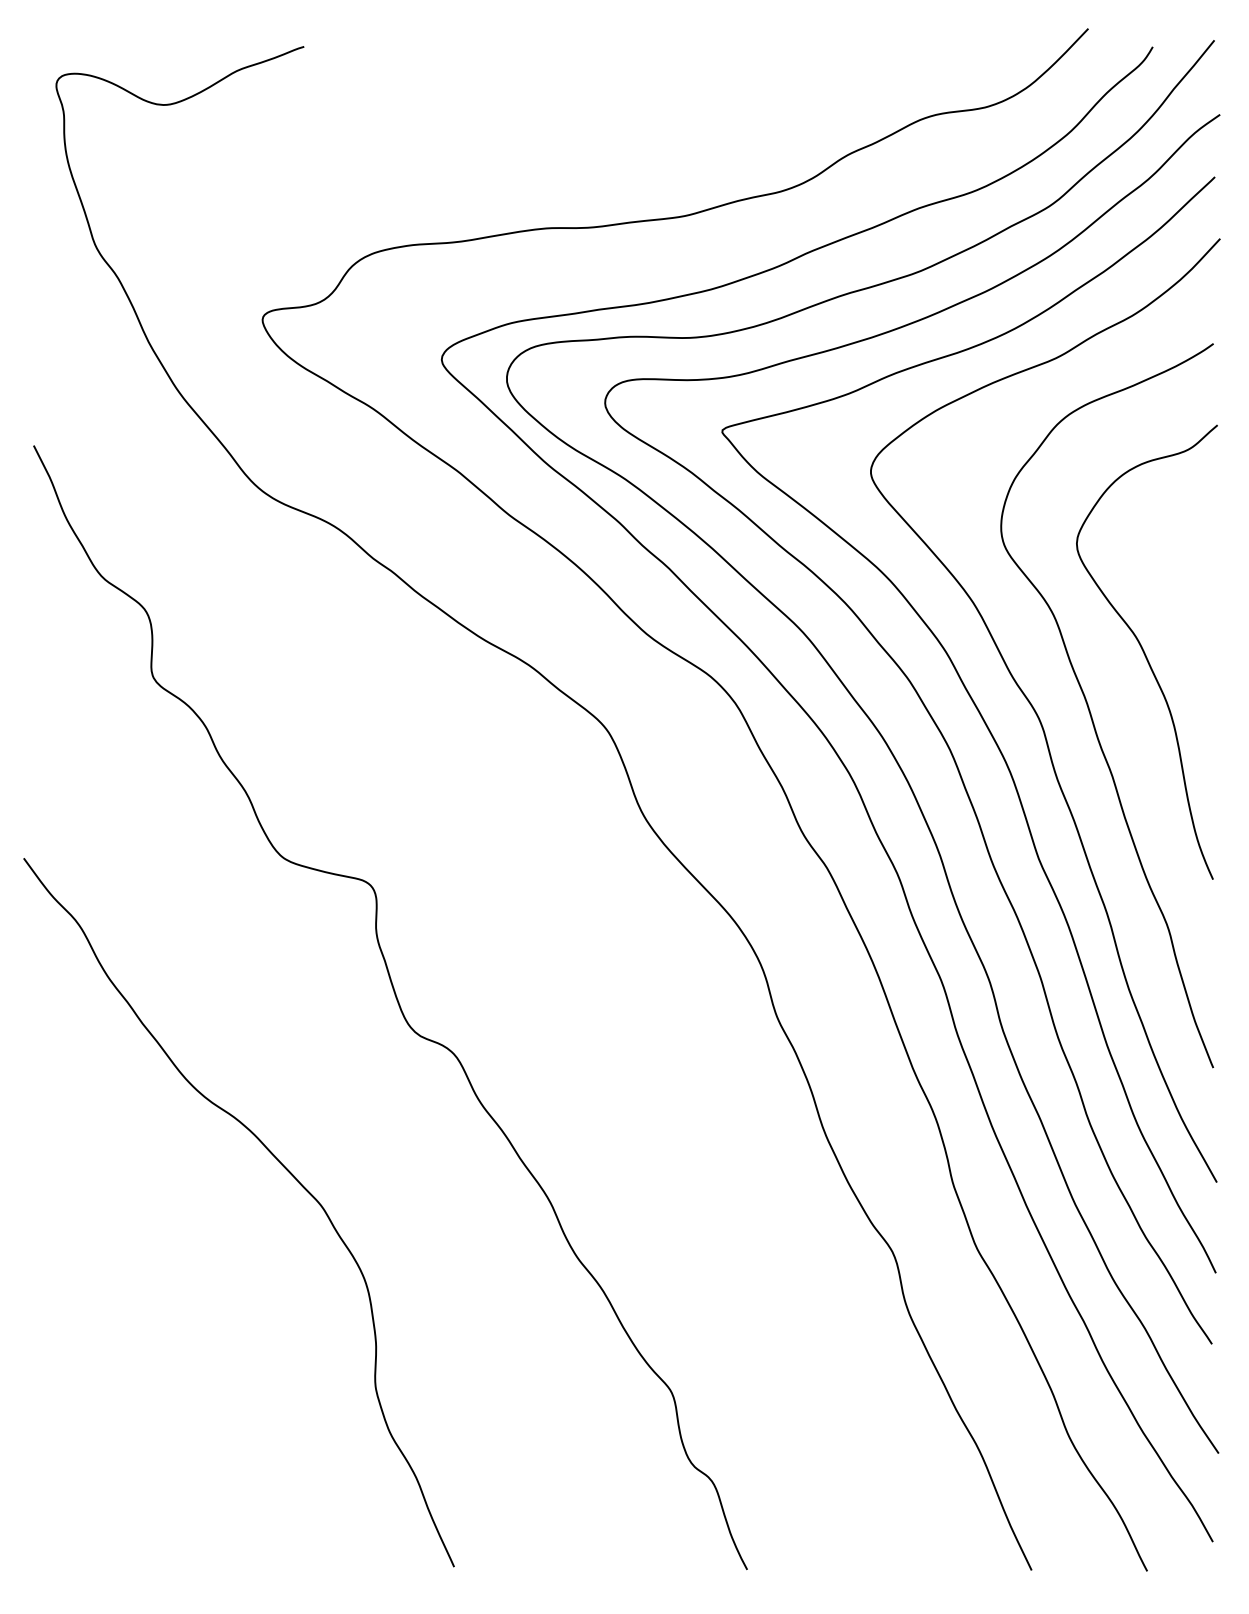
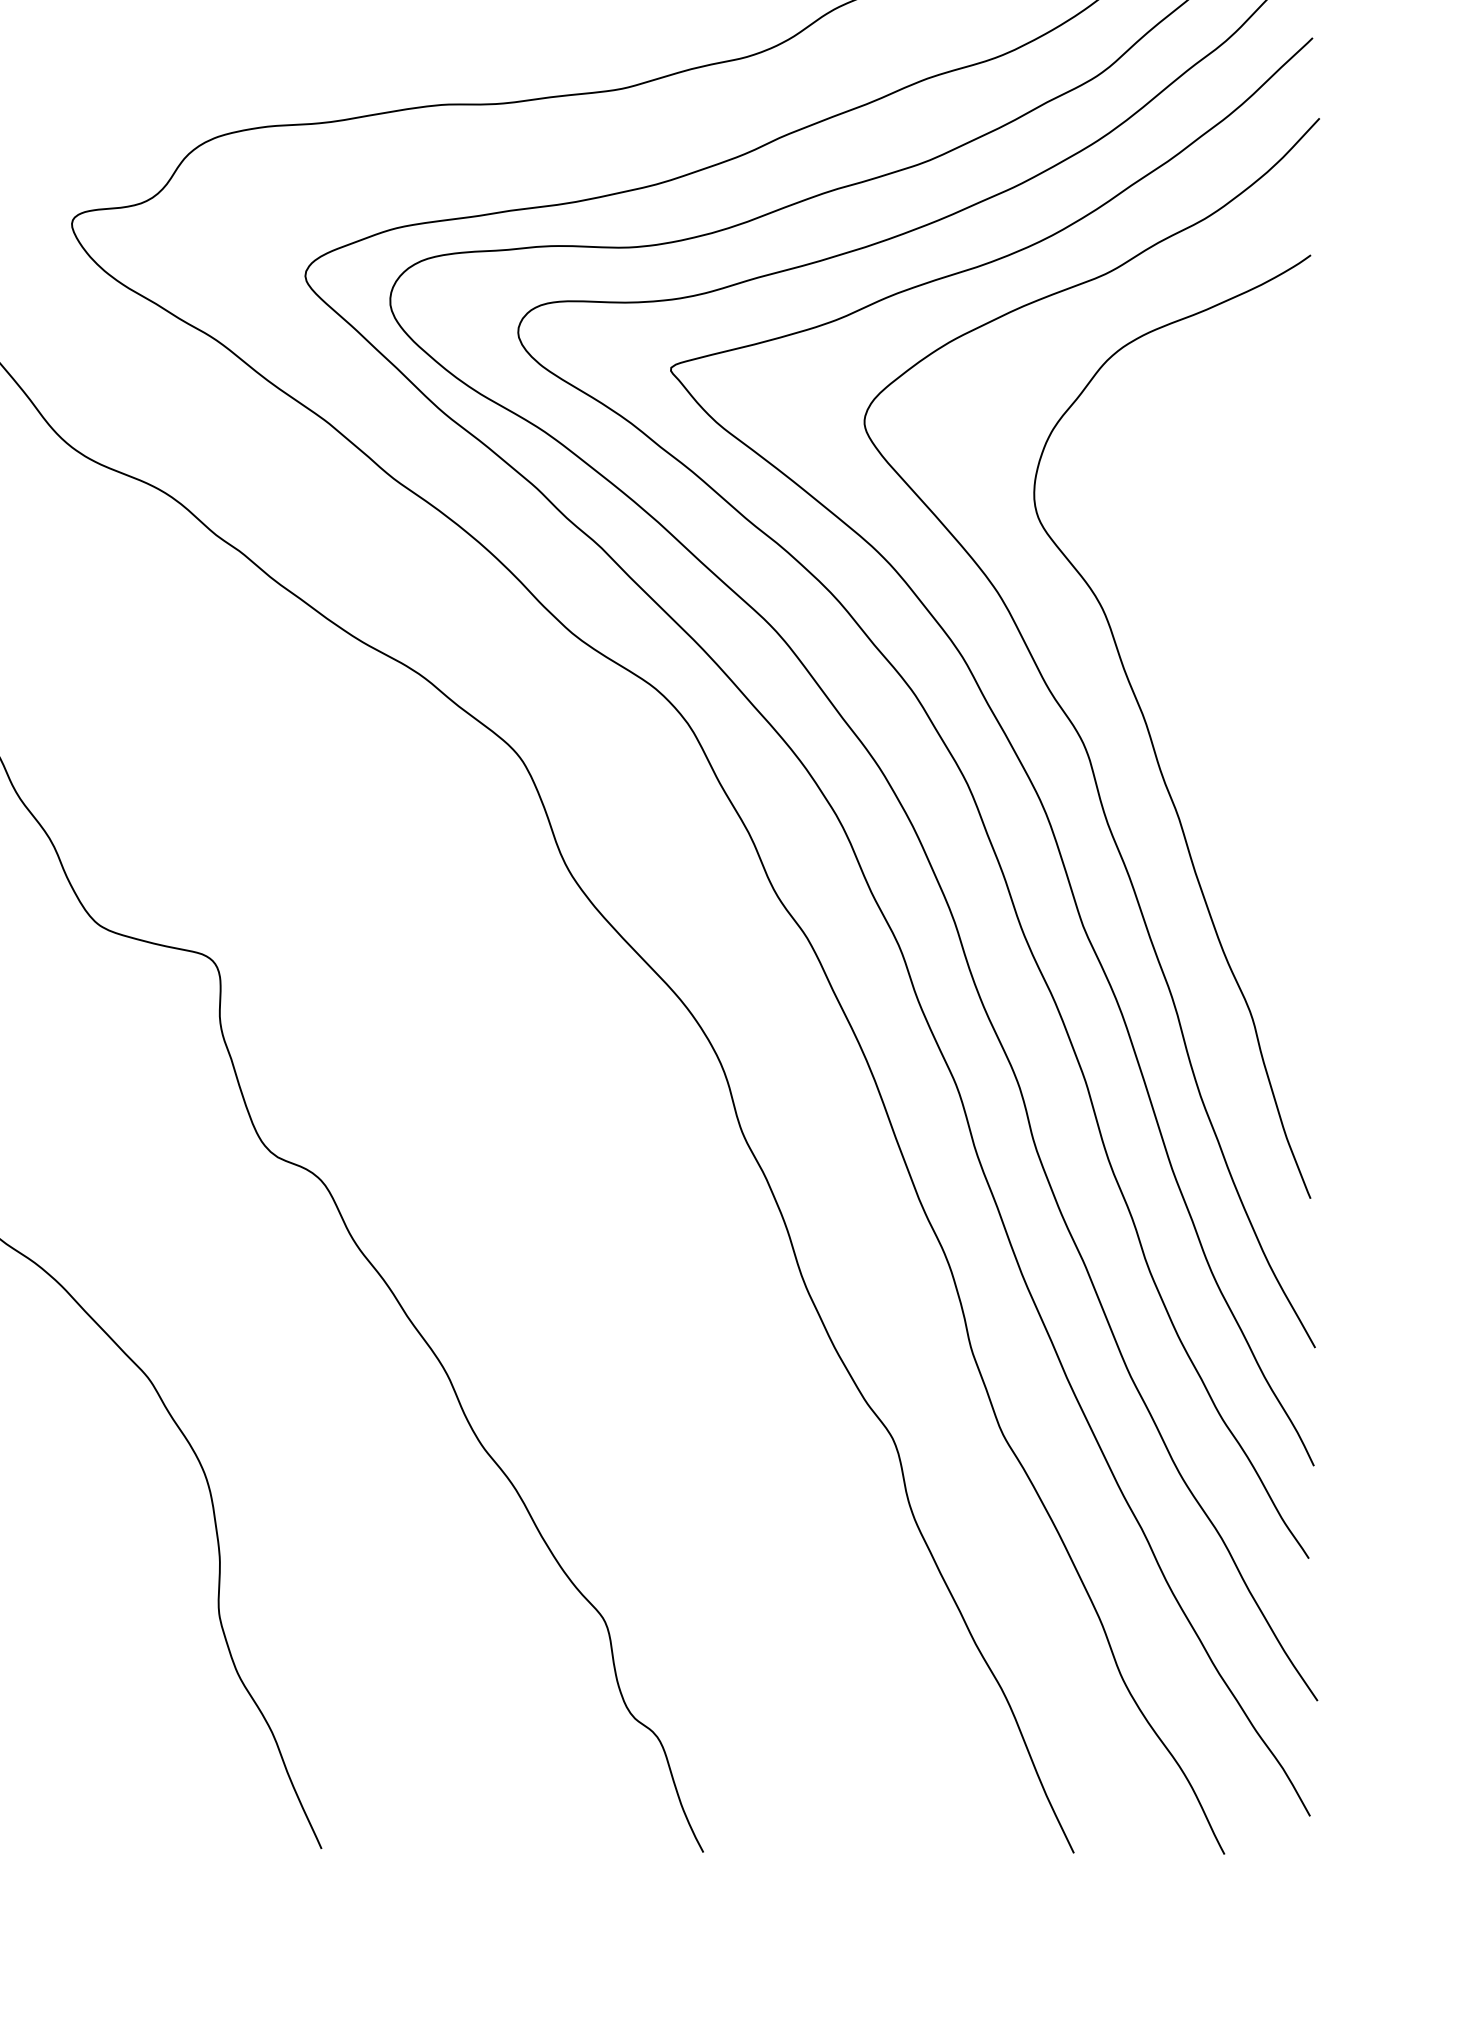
curve: (1145, 652) -> (1222, 657), removed

